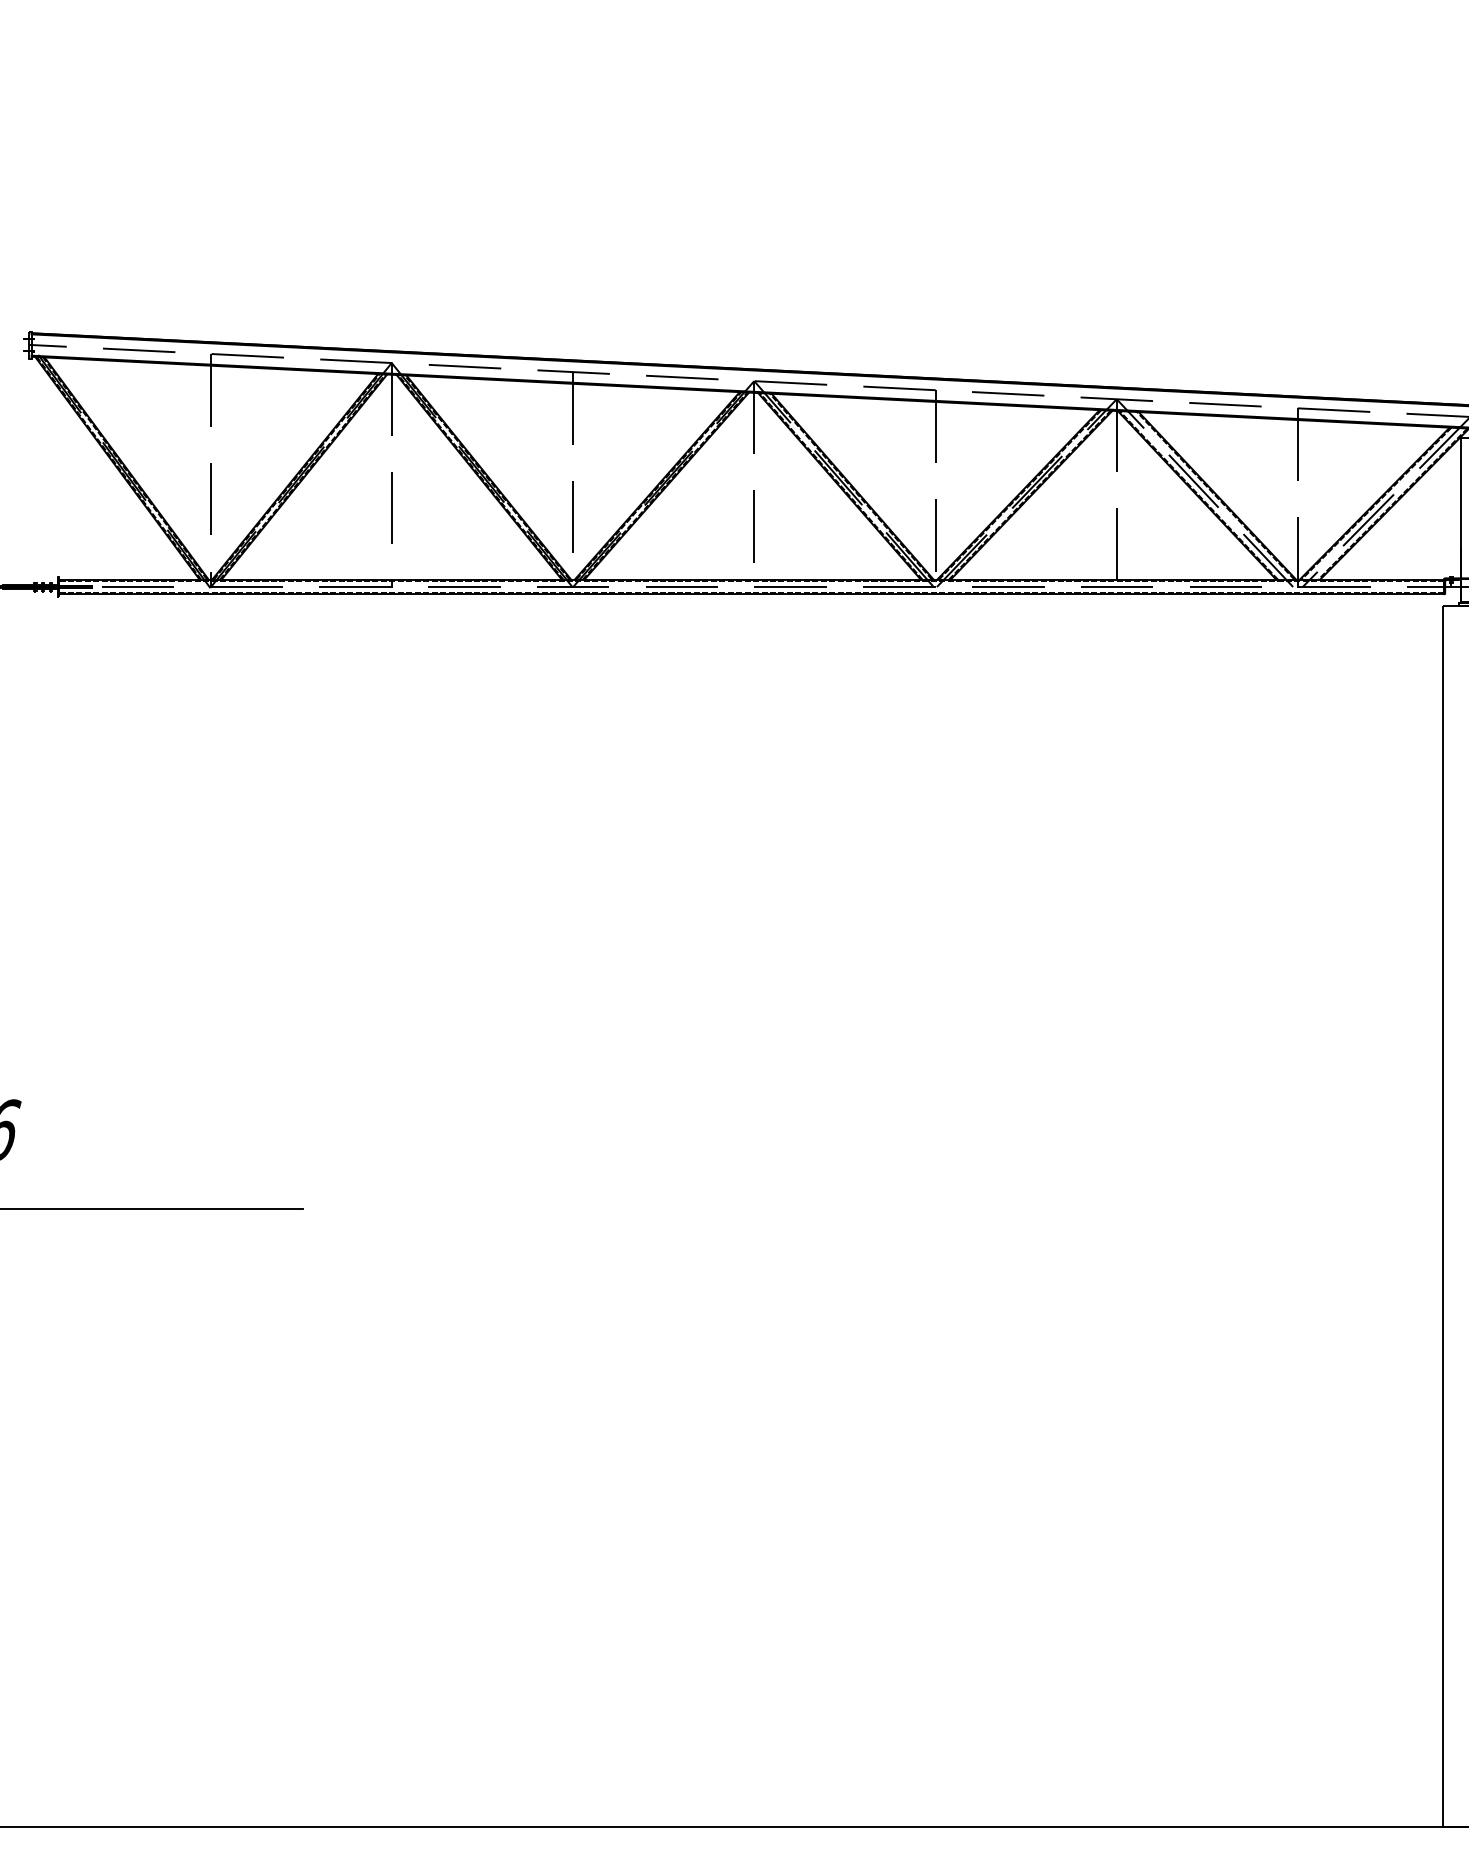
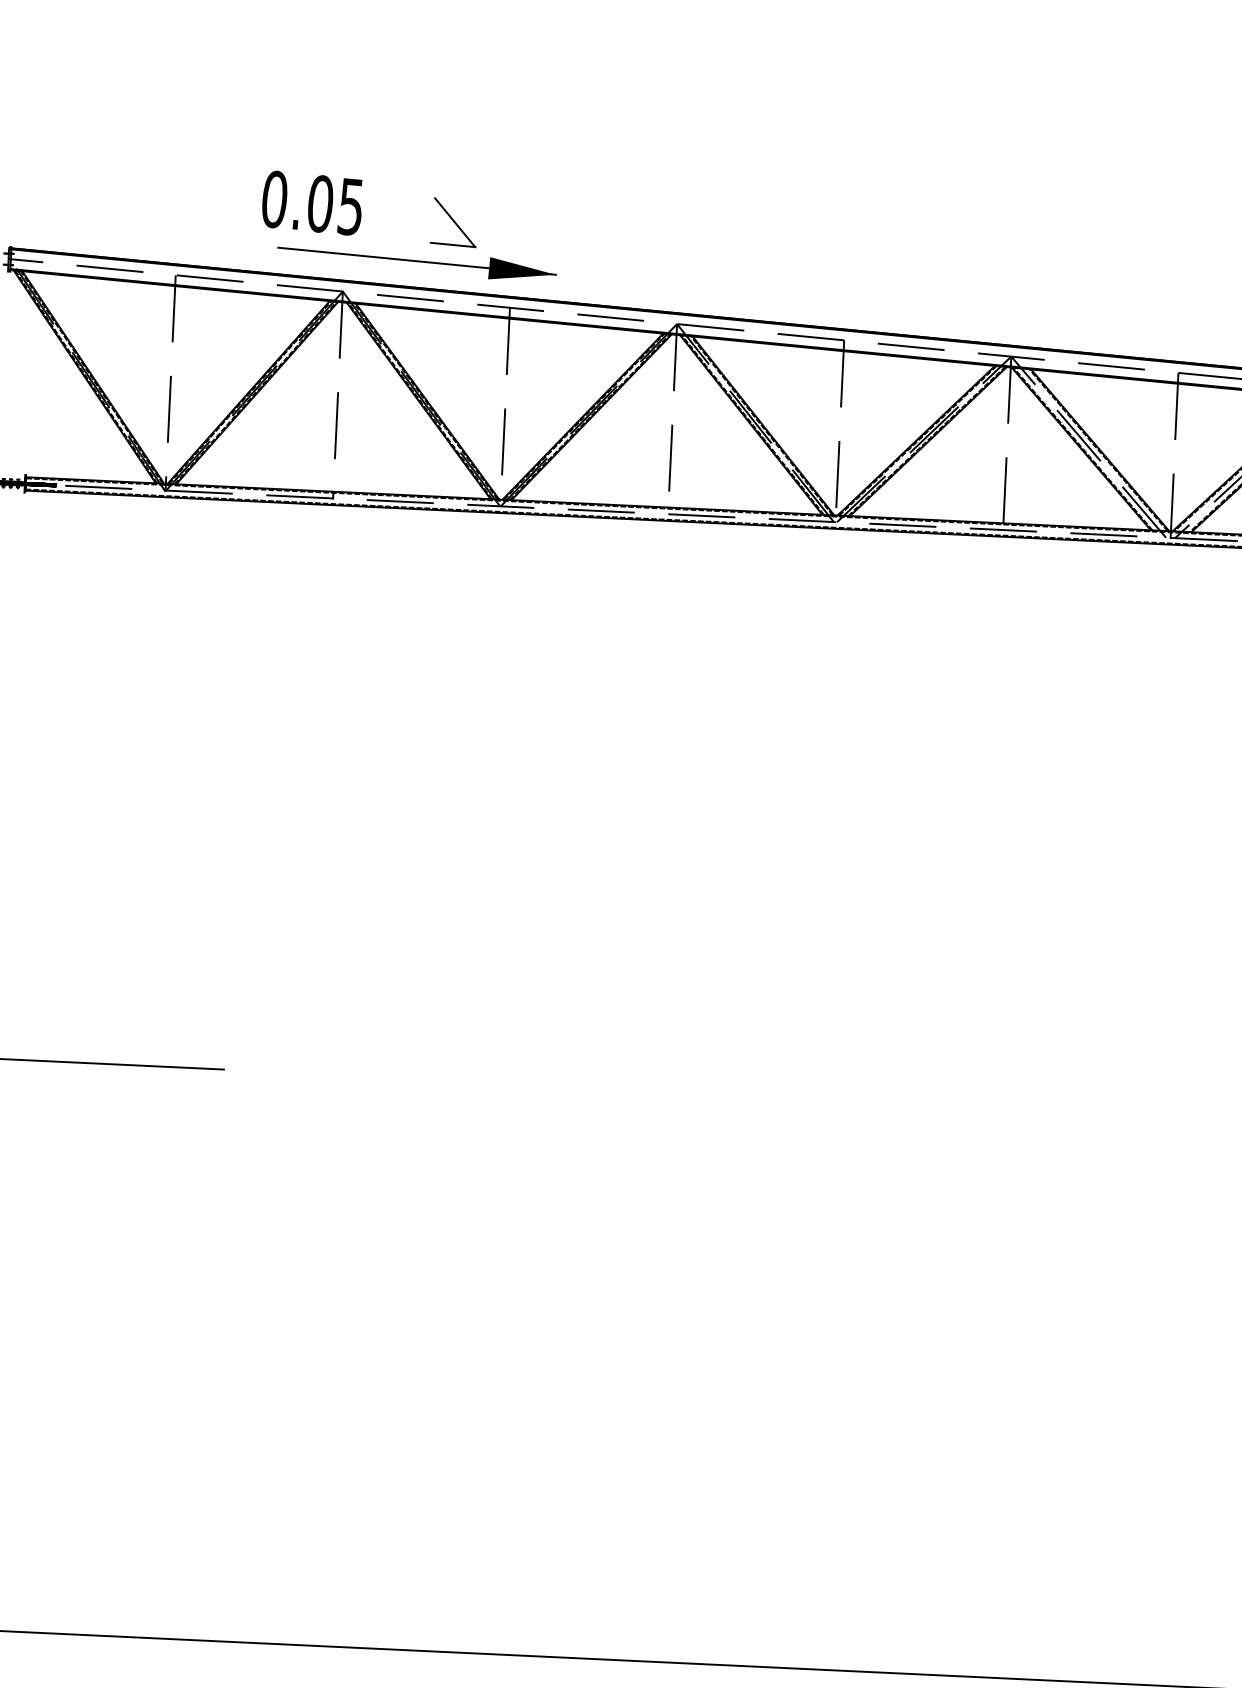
part: (483, 305) -> (430, 242), added

